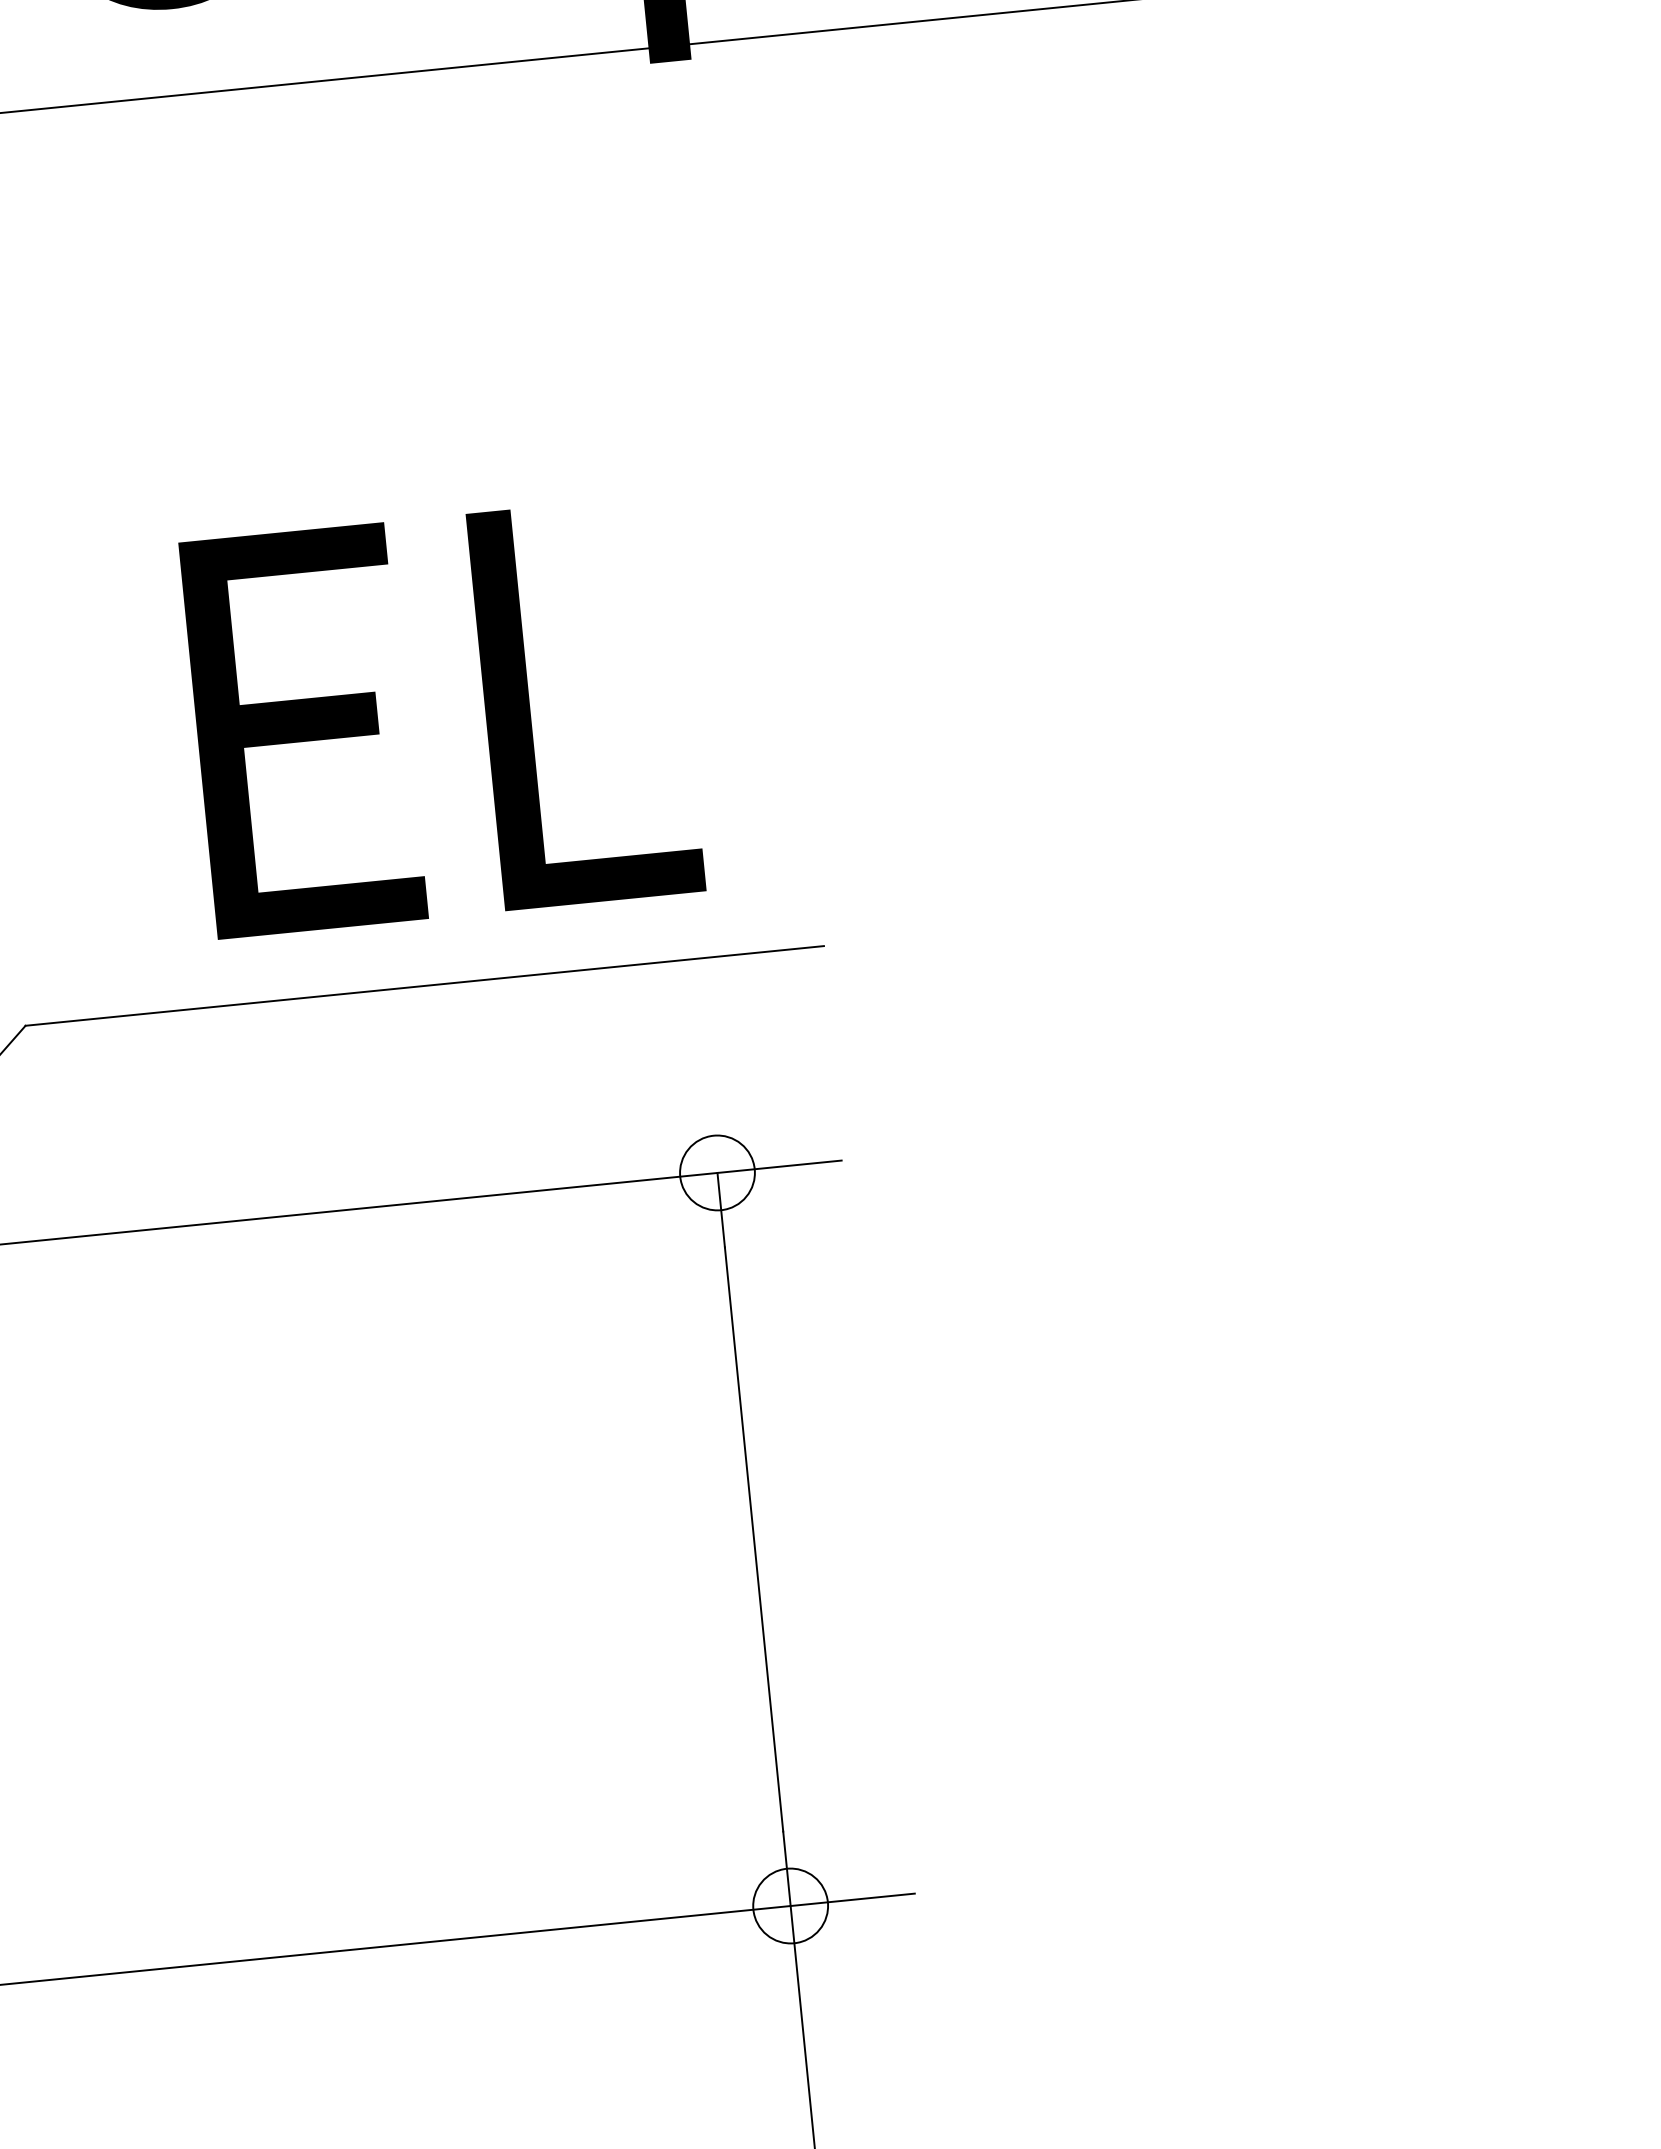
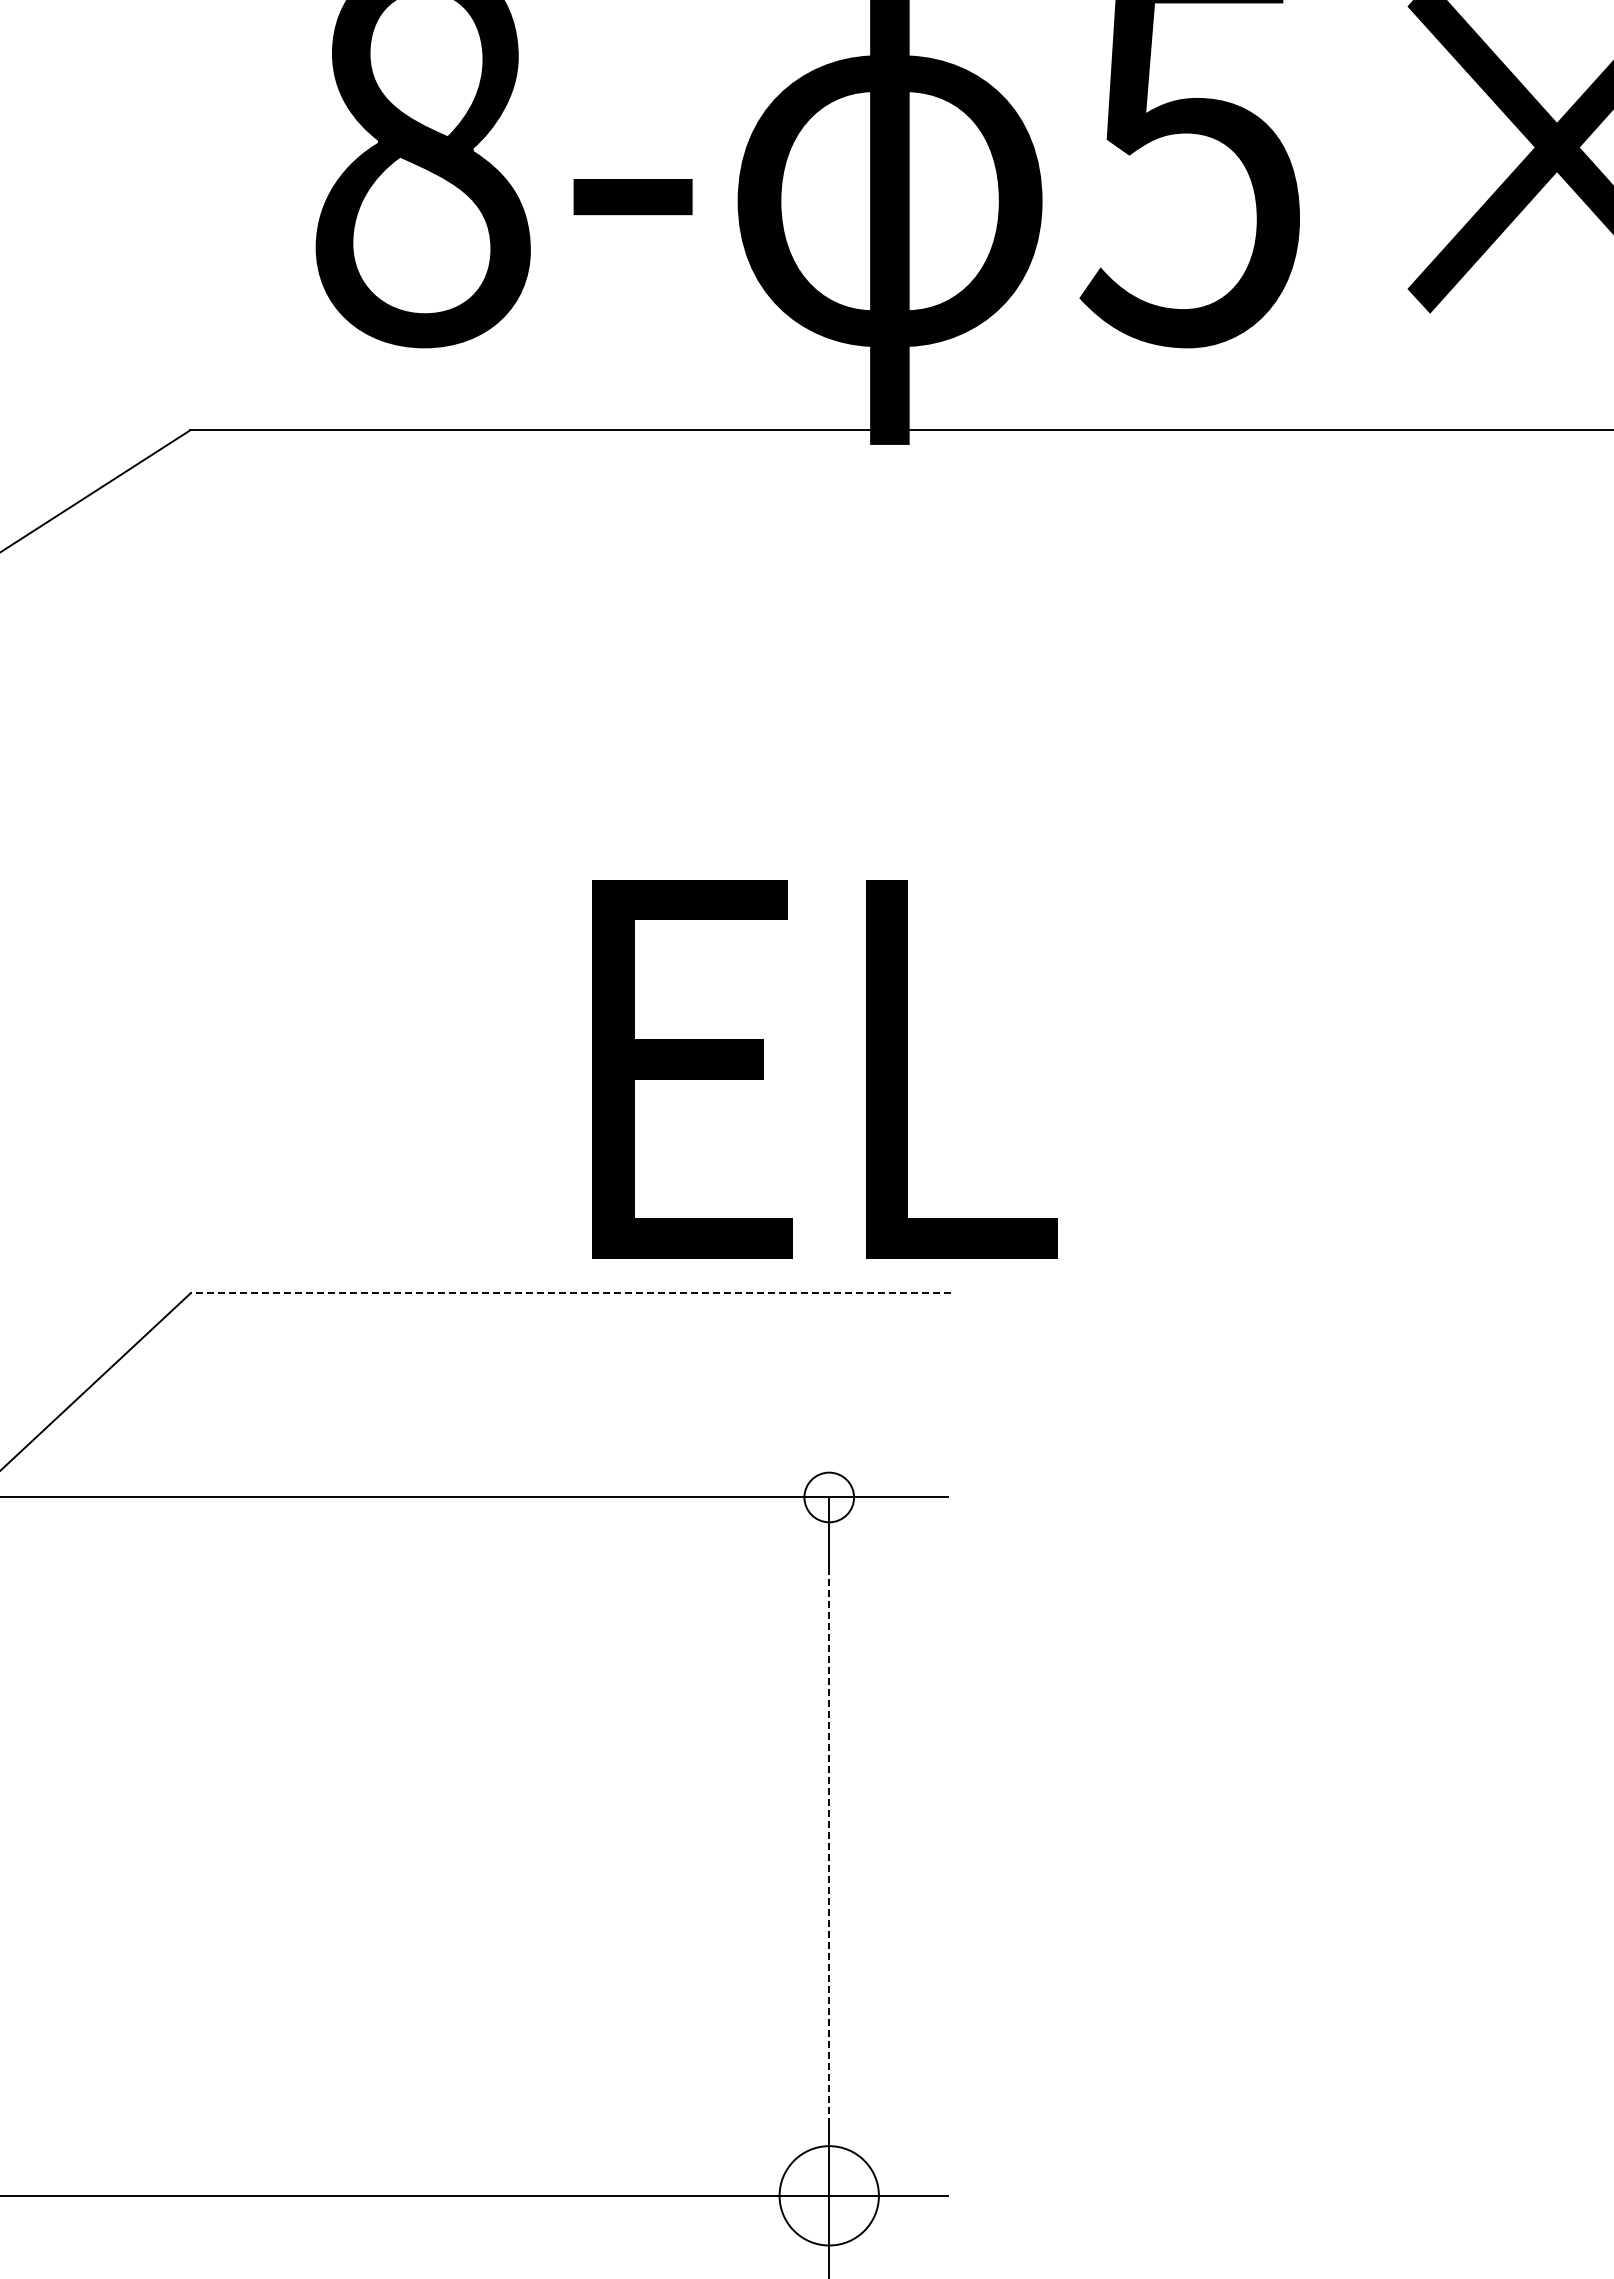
text: (442, 717) -> (824, 1069), moved
line: (424, 985) -> (570, 1293), solid -> dashed
circle: (716, 1172) -> (828, 1496), size x0.7
line: (754, 1540) -> (829, 1847), solid -> dashed
circle: (789, 1905) -> (828, 2195), size x1.4

